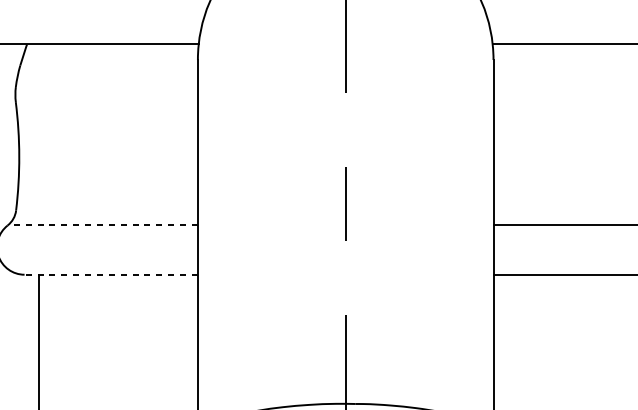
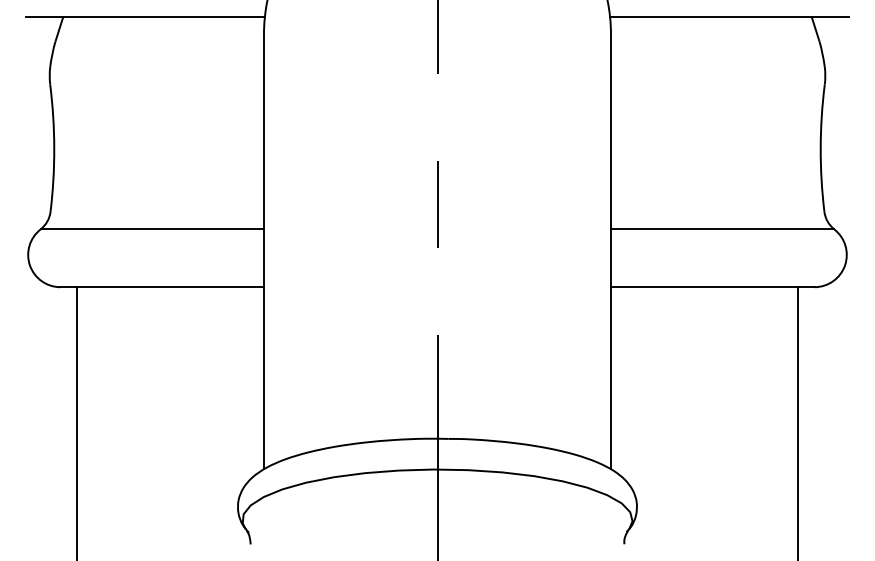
line: (102, 225) -> (152, 229), dashed -> solid
line: (111, 275) -> (162, 287), dashed -> solid

